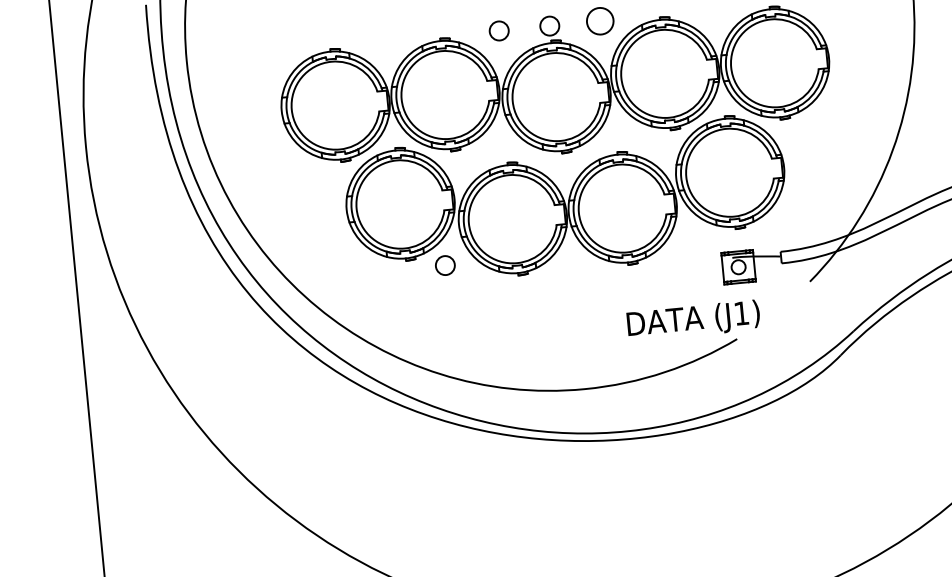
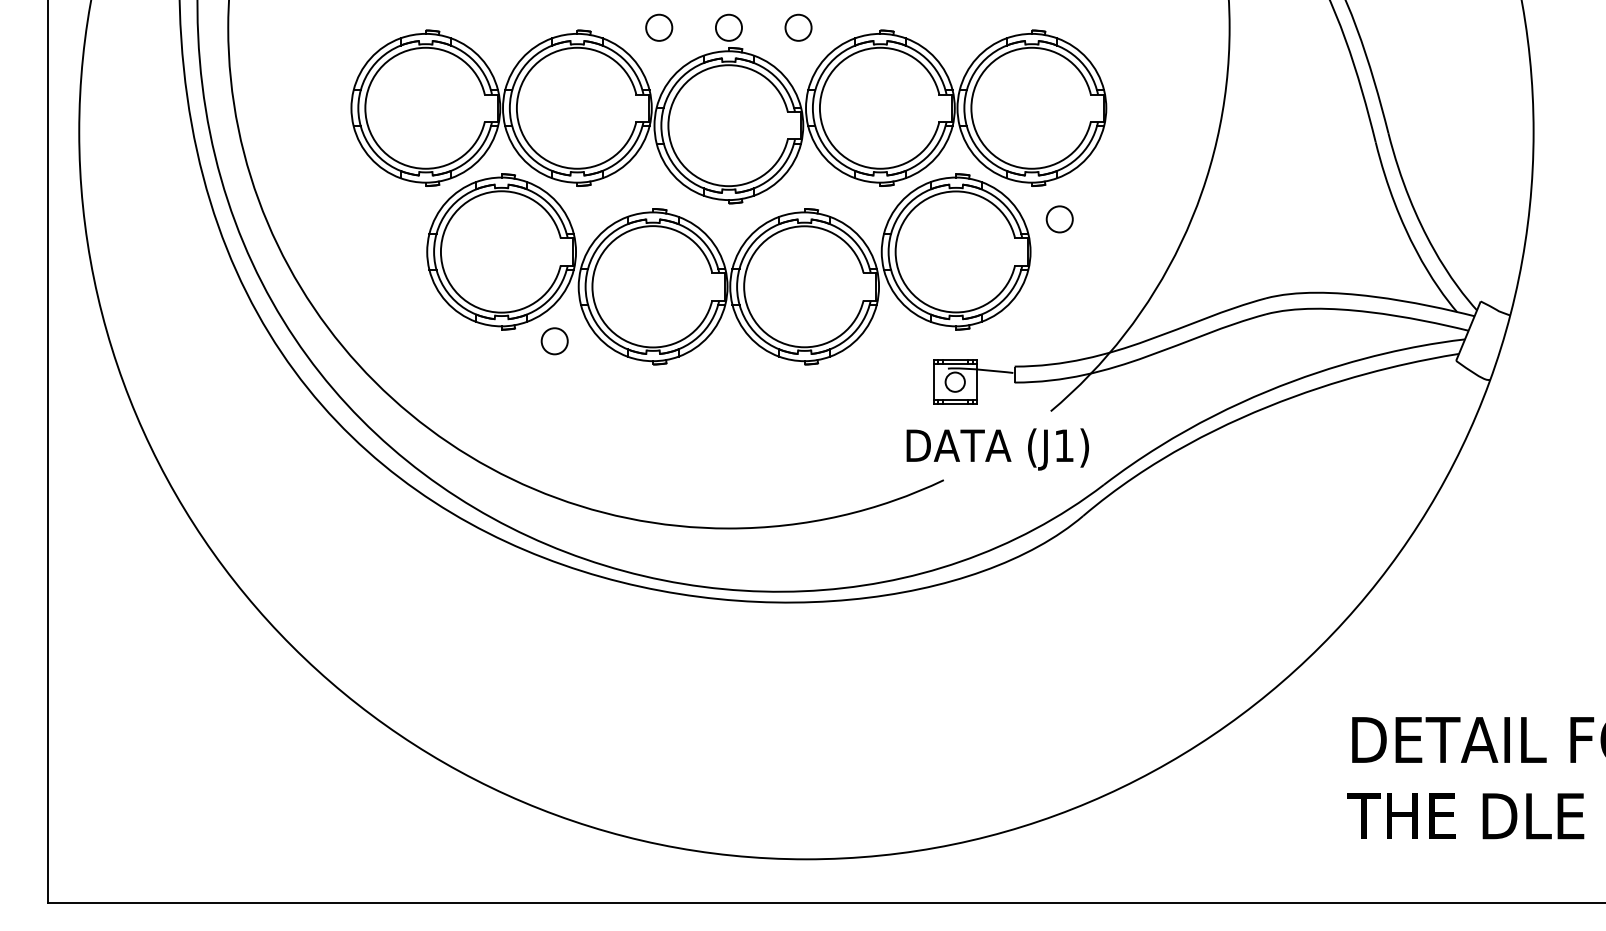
circle: (600, 21) -> (798, 27), size x0.71
circle: (802, 142) -> (1059, 219), added
text: (693, 320) -> (997, 449), moved

